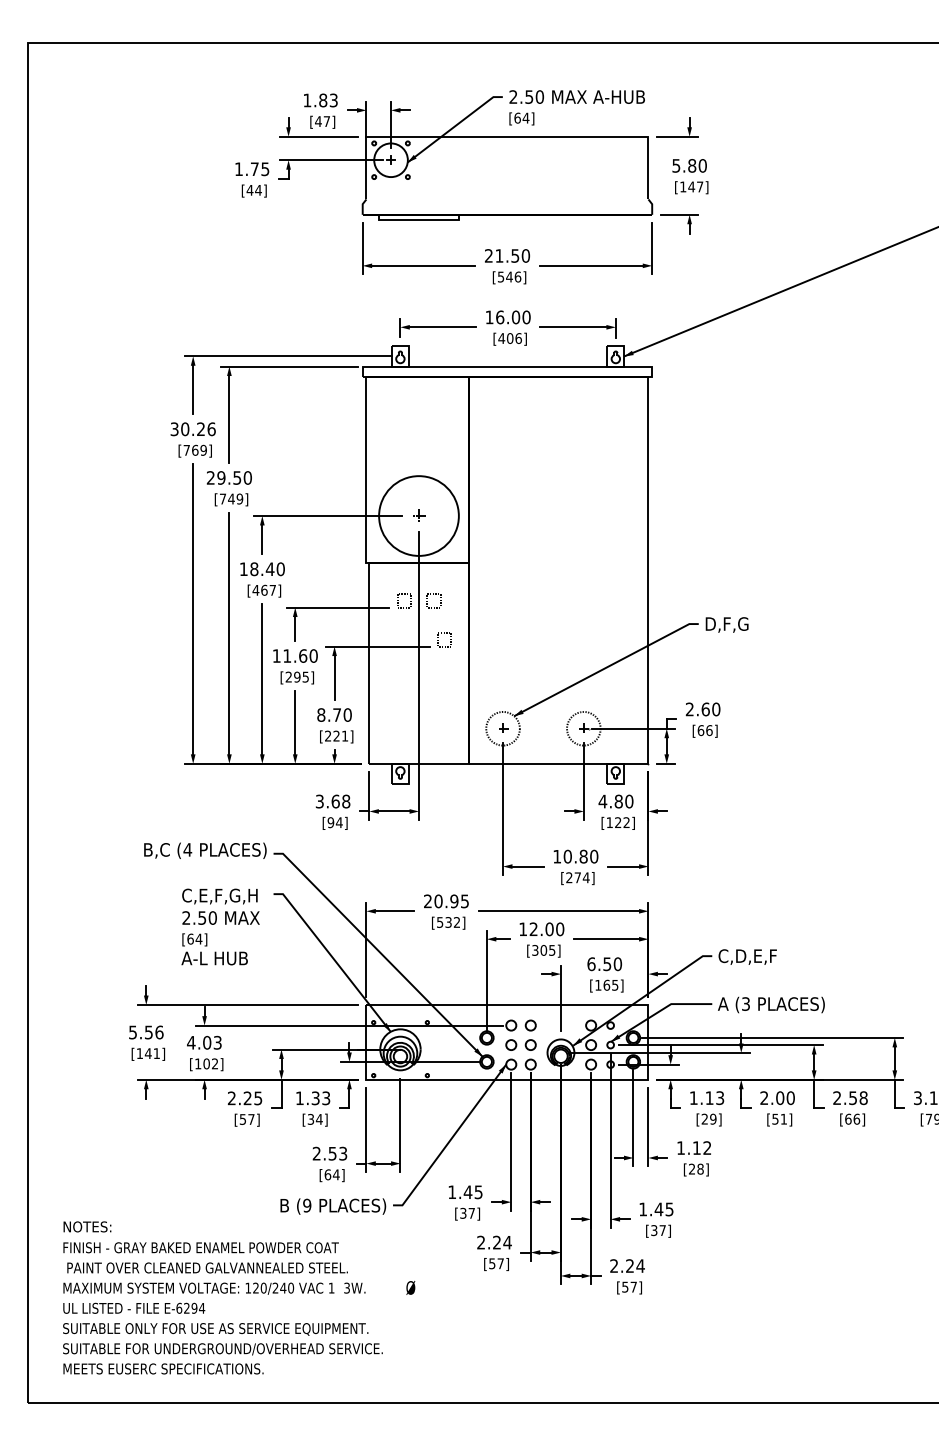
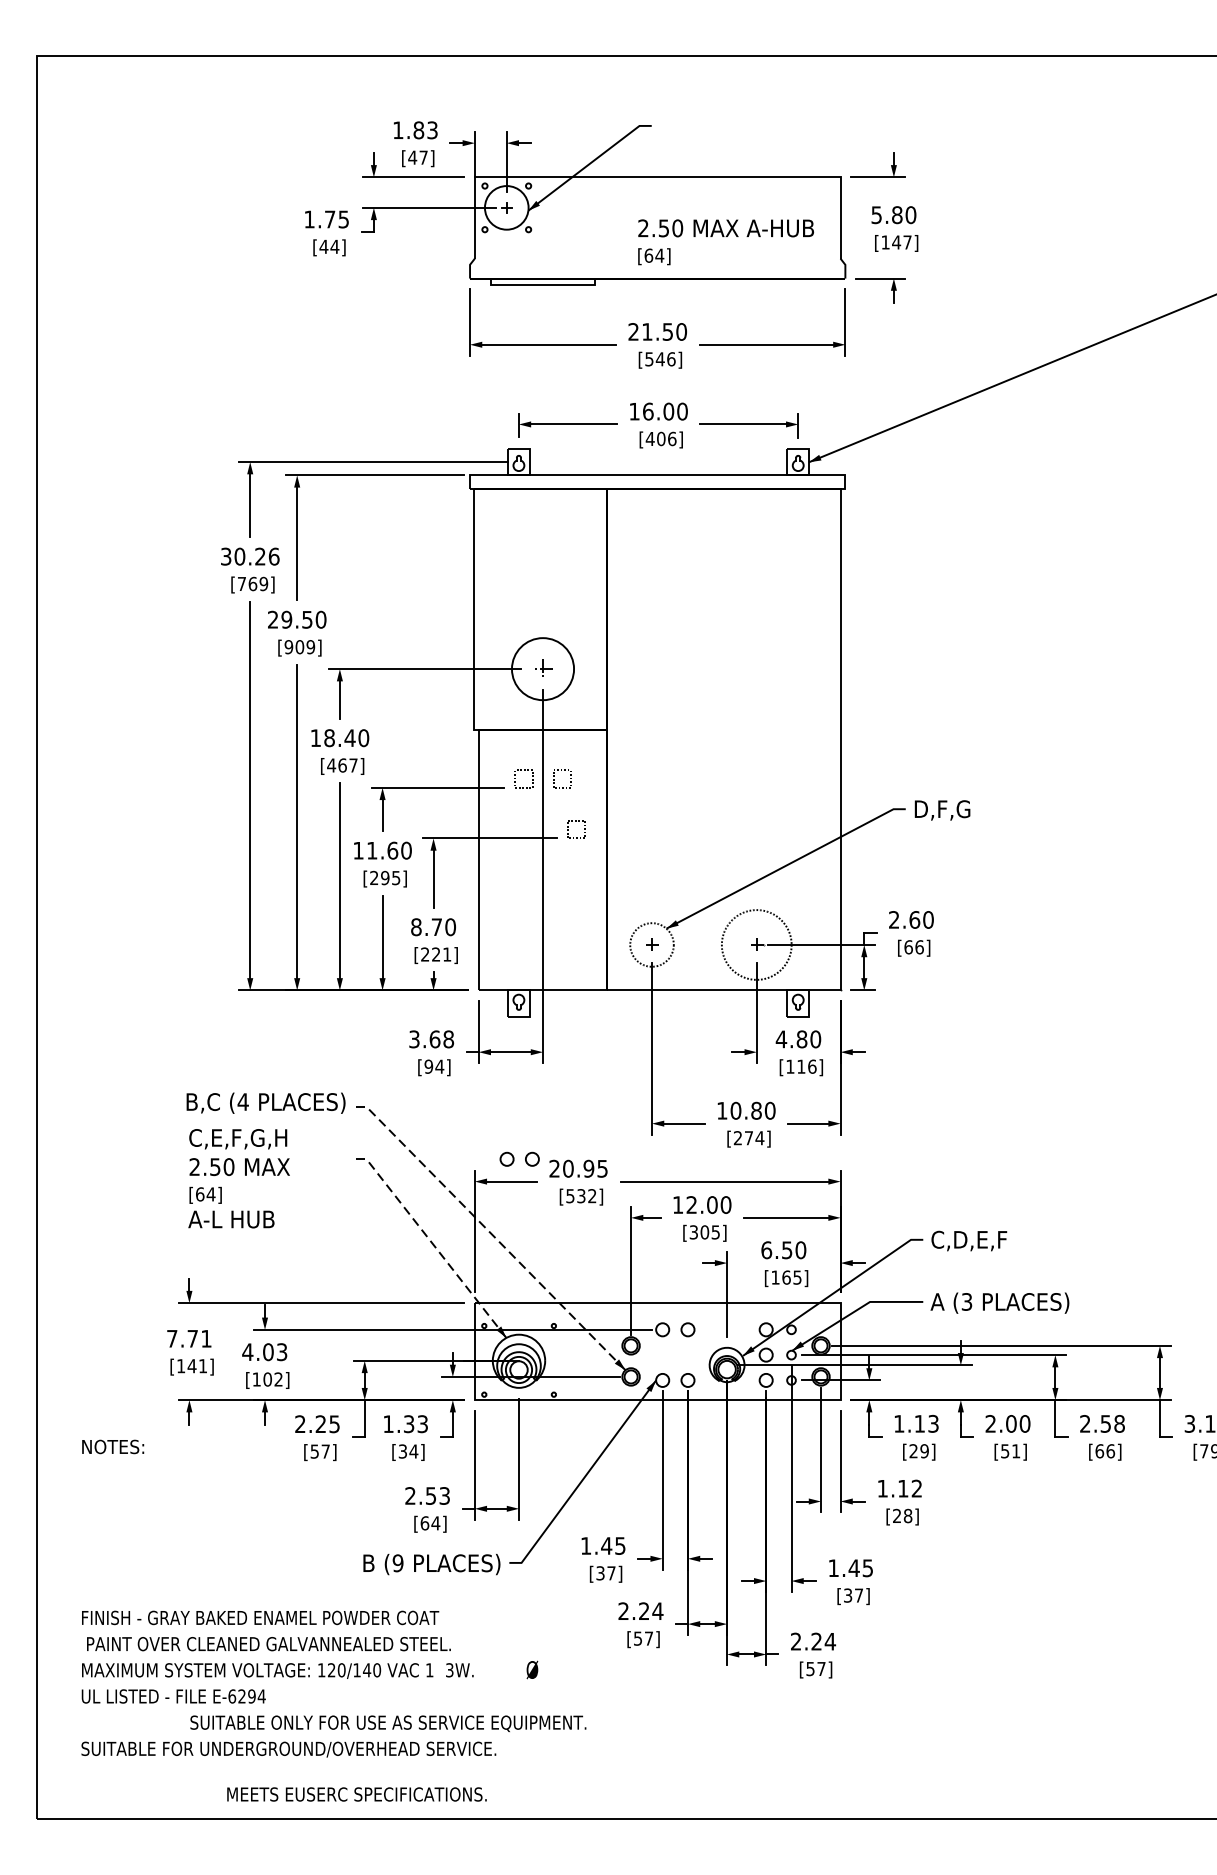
text: (576, 107) -> (725, 241), moved
text: (226, 498) -> (293, 646), [749] -> [909]
circle: (418, 515) -> (542, 668), size x0.6
circle: (583, 728) -> (756, 944), size x1.6
text: (622, 822) -> (806, 1066), [122] -> [116]
text: (220, 926) -> (238, 1178), moved
line: (378, 951) -> (490, 1233), solid -> dashed
line: (333, 958) -> (432, 1242), solid -> dashed
text: (146, 1032) -> (189, 1338), 5.56 -> 7.71
part: (520, 1044) -> (519, 1158), moved
text: (87, 1226) -> (113, 1446), moved
text: (275, 1287) -> (356, 1669), 120/240 -> 120/140
text: (215, 1329) -> (388, 1723), moved
text: (163, 1368) -> (356, 1793), moved

